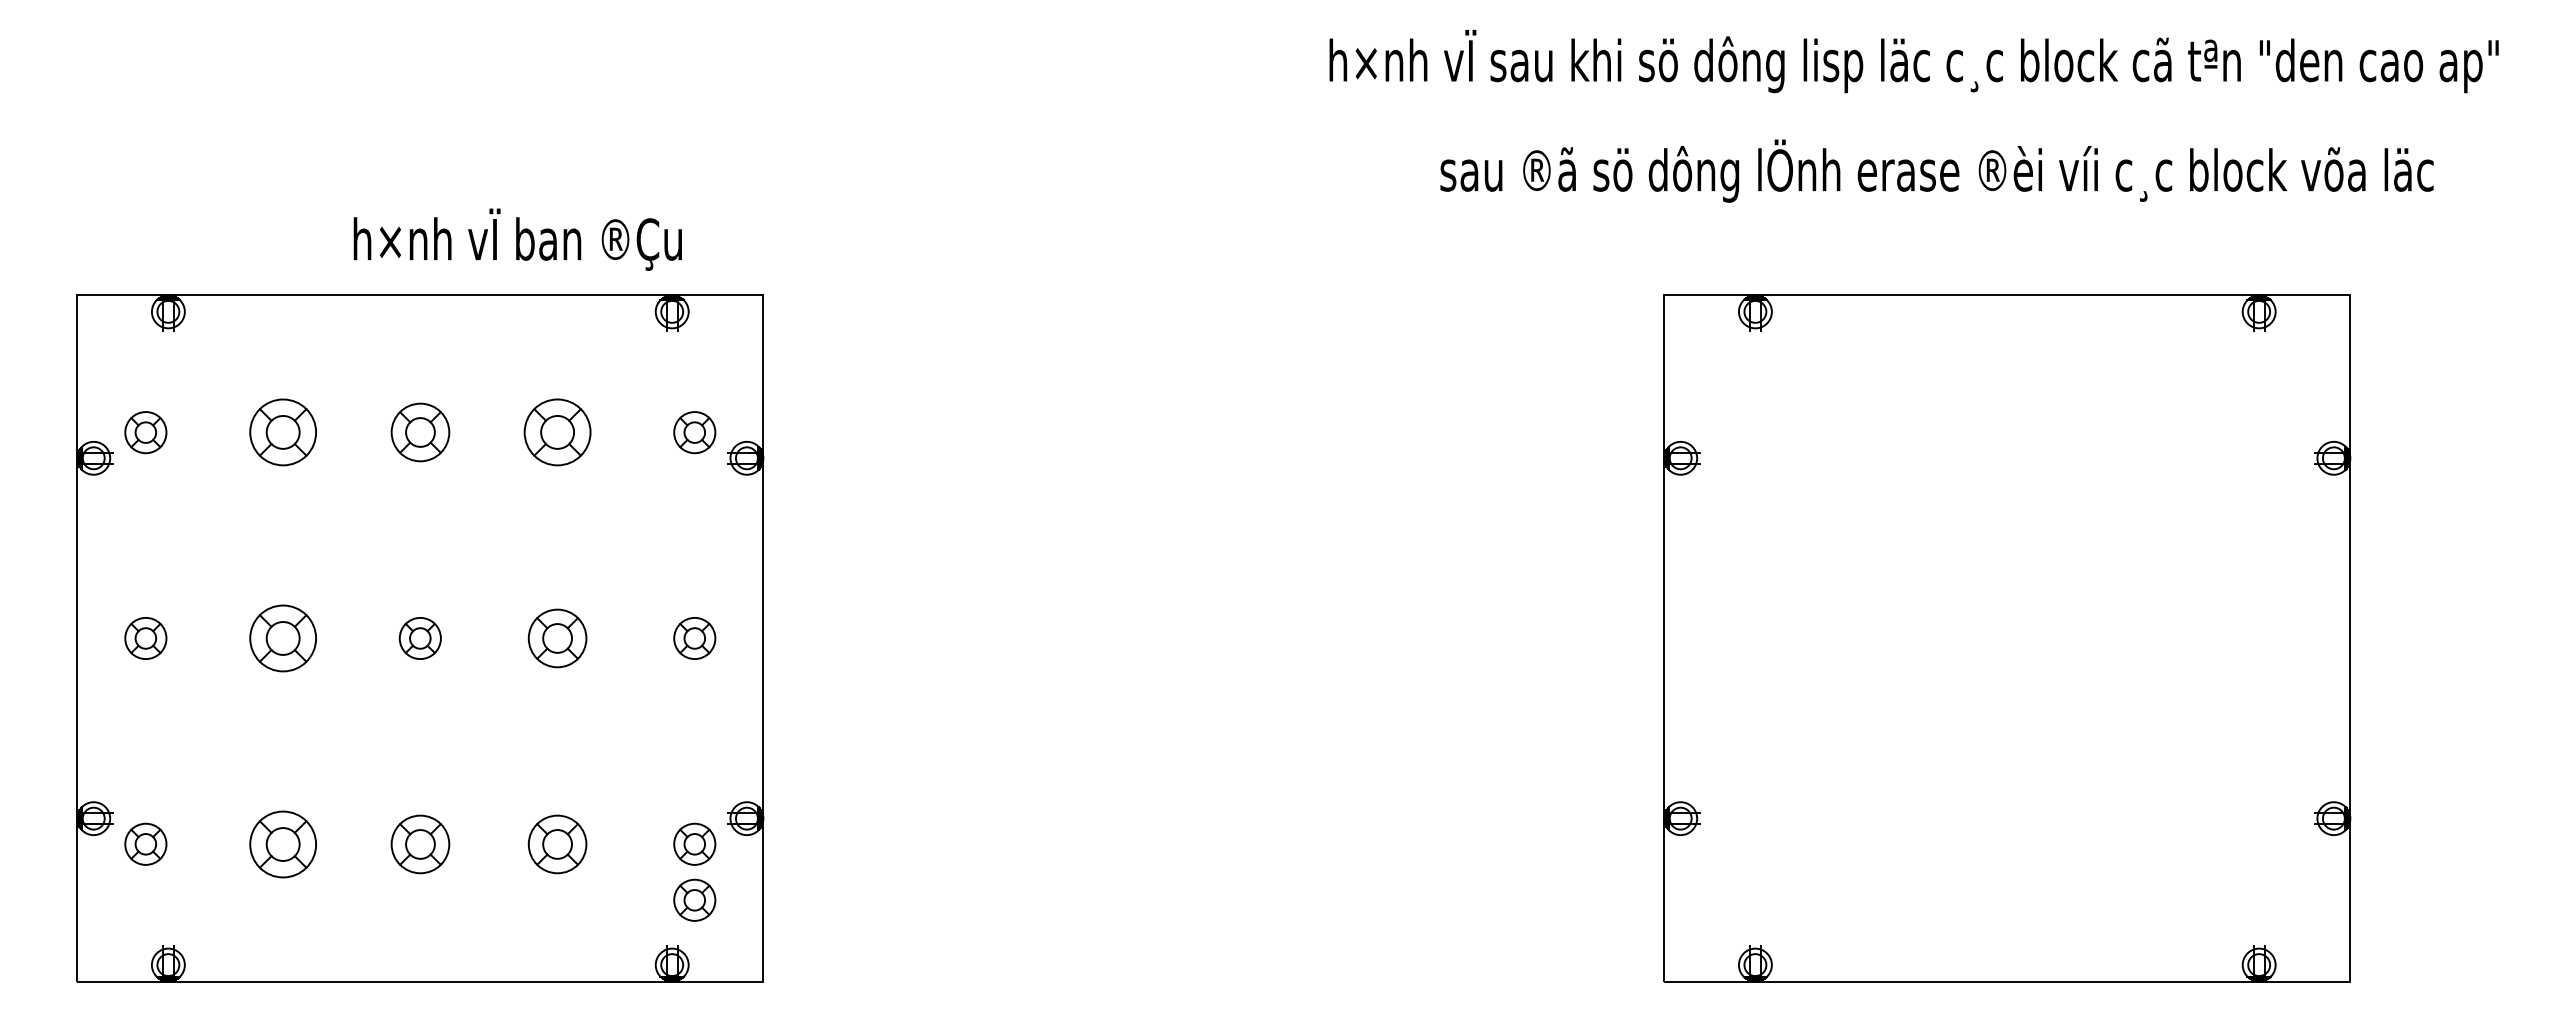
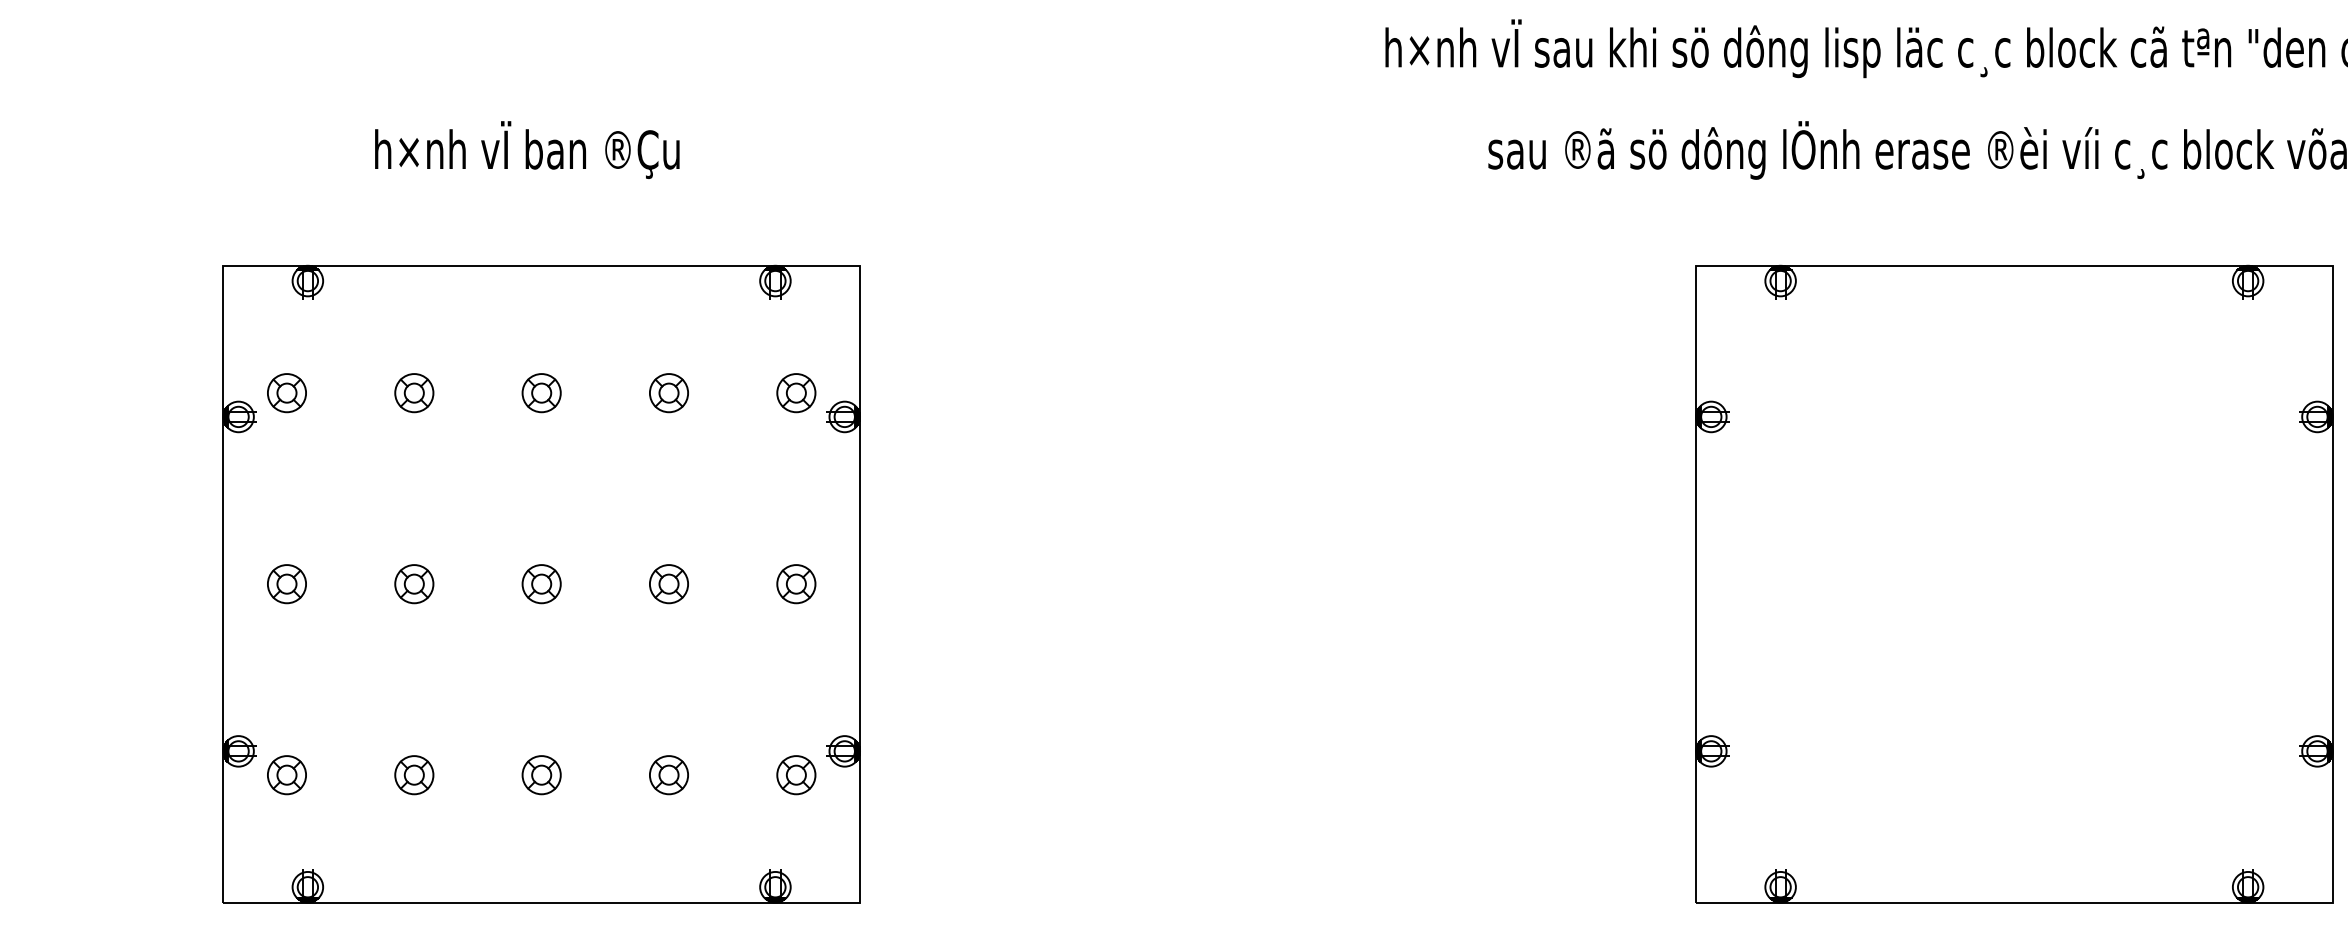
text: (517, 239) -> (526, 149), moved
part: (282, 432) -> (413, 393), size x0.62
part: (419, 432) -> (540, 393), size x0.71
part: (557, 432) -> (668, 393), size x0.62
part: (282, 638) -> (413, 584), size x0.62
part: (557, 638) -> (668, 584), size x0.71
part: (282, 843) -> (413, 774), size x0.62
part: (419, 843) -> (540, 774), size x0.71
part: (557, 843) -> (668, 774), size x0.71
part: (694, 899) -> (796, 826), removed

